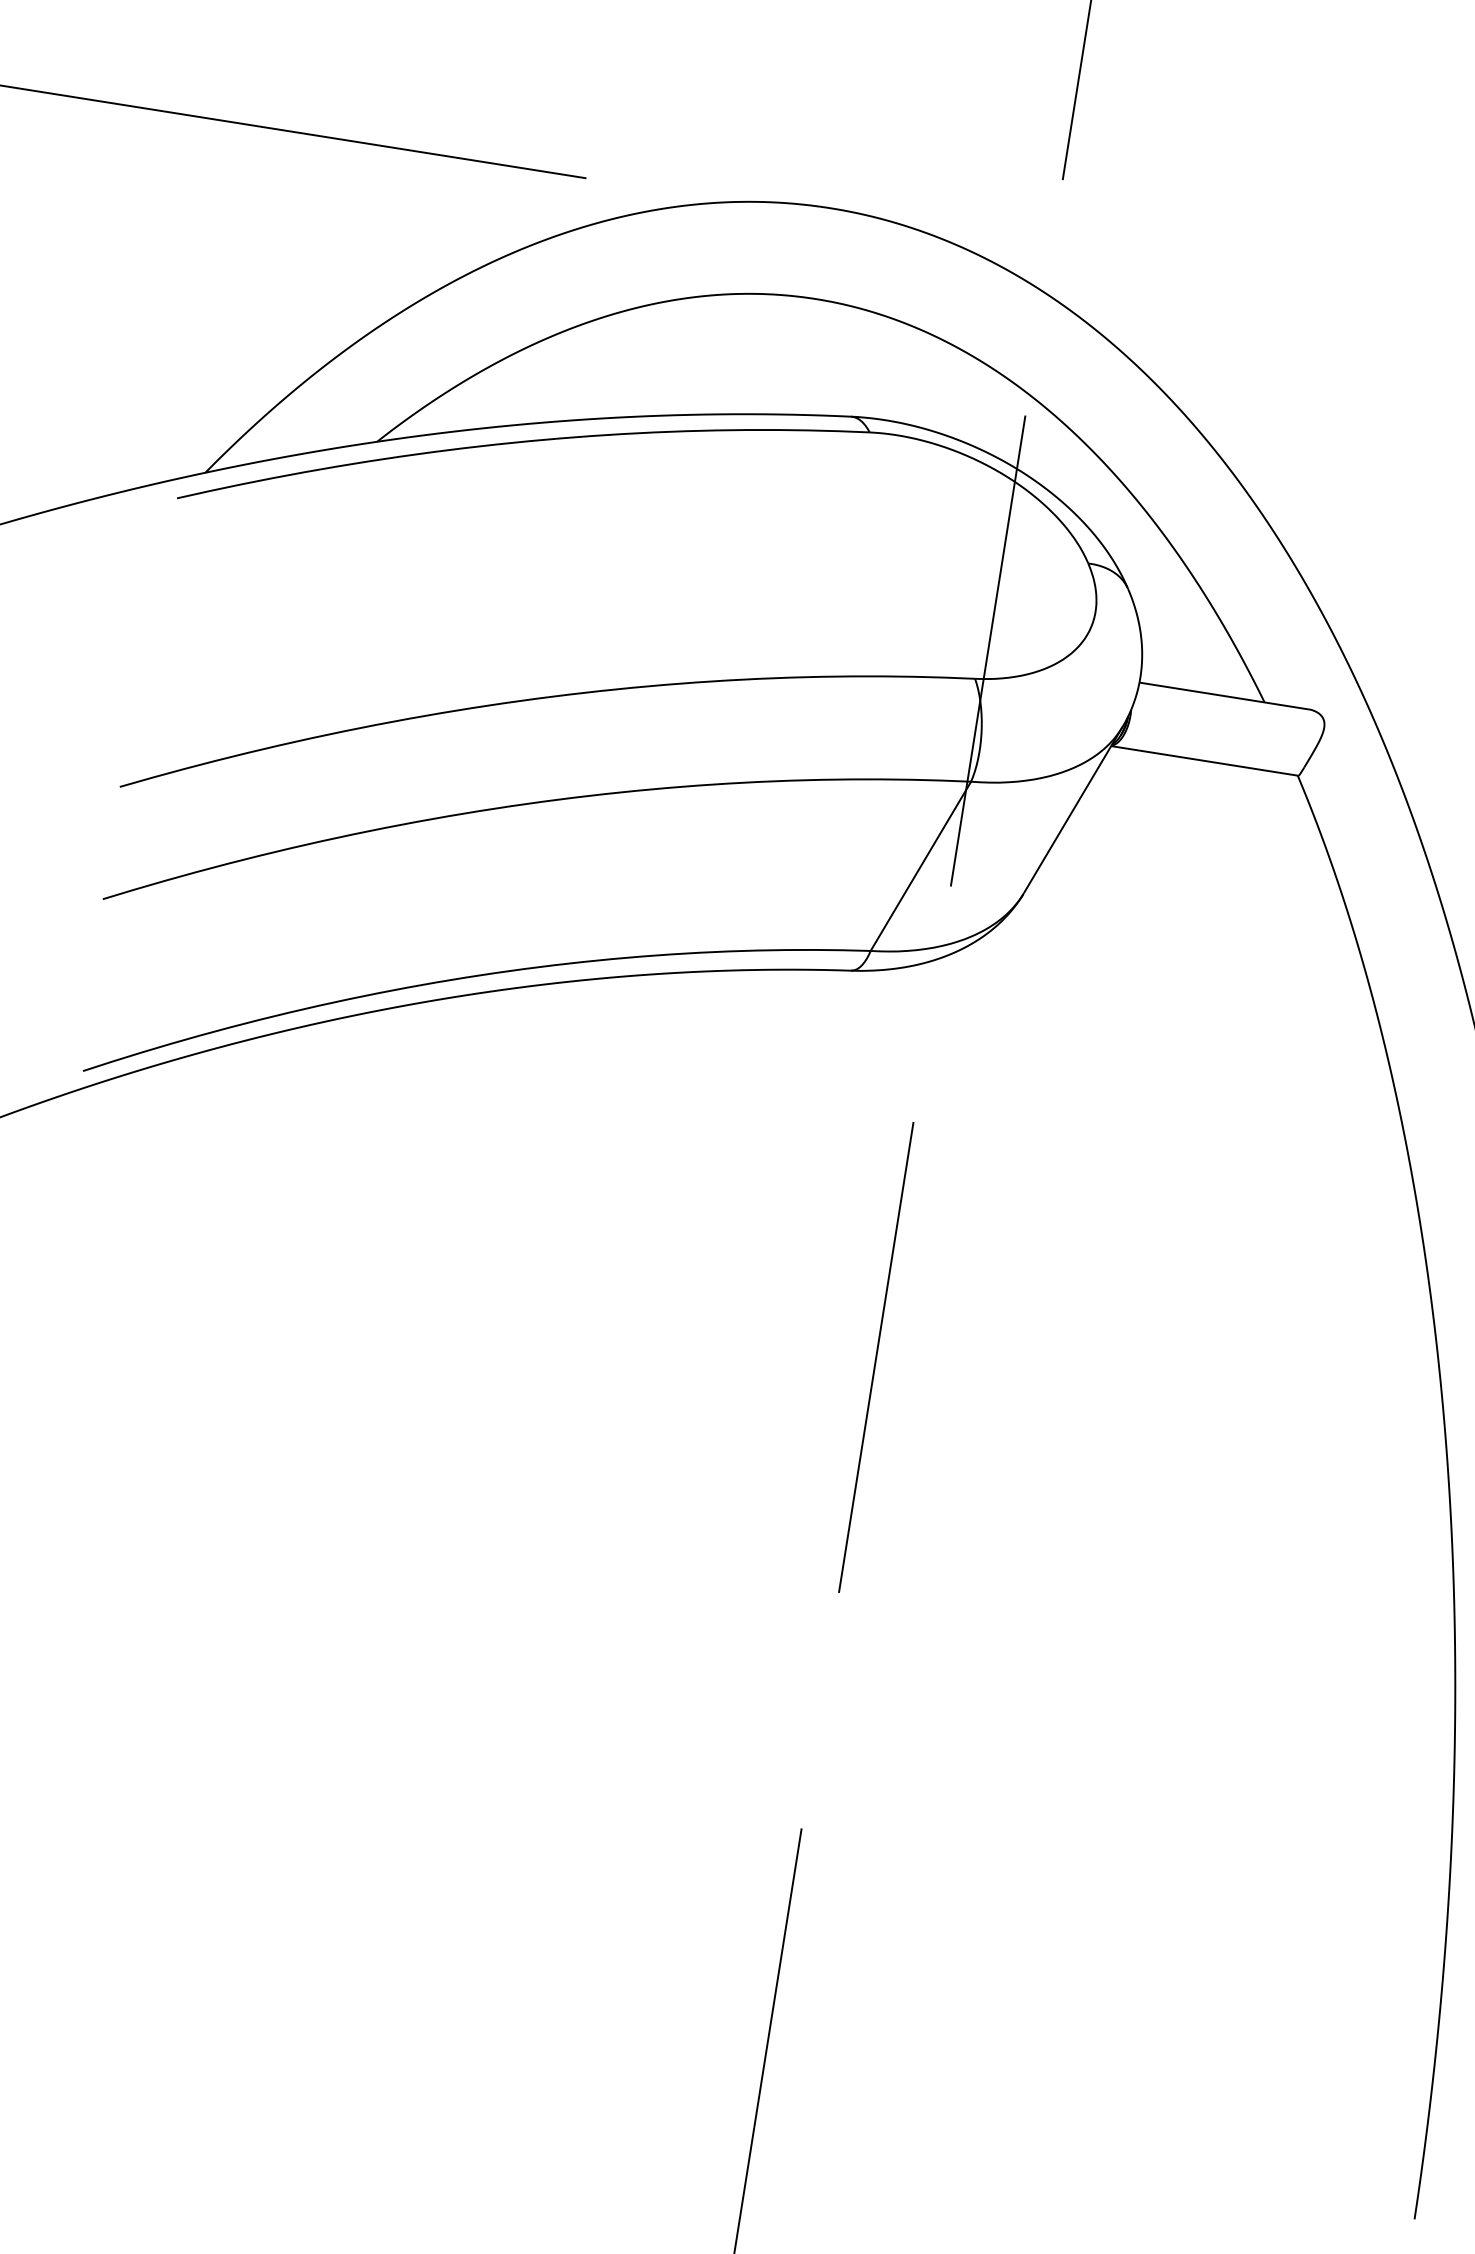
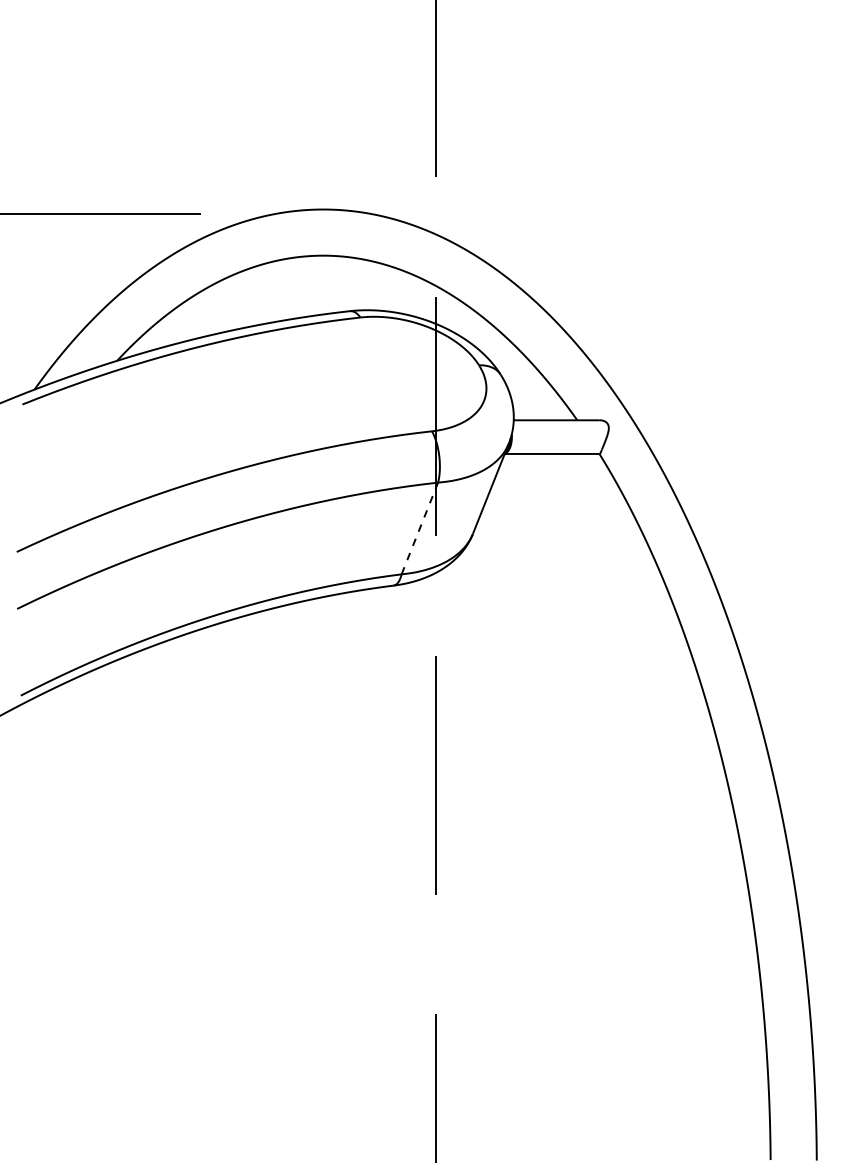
line: (922, 866) -> (420, 528), solid -> dashed

